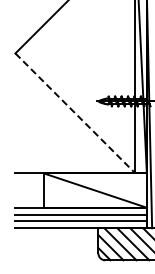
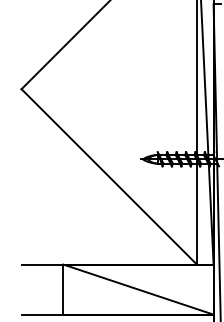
line: (75, 113) -> (109, 176), dashed -> solid

